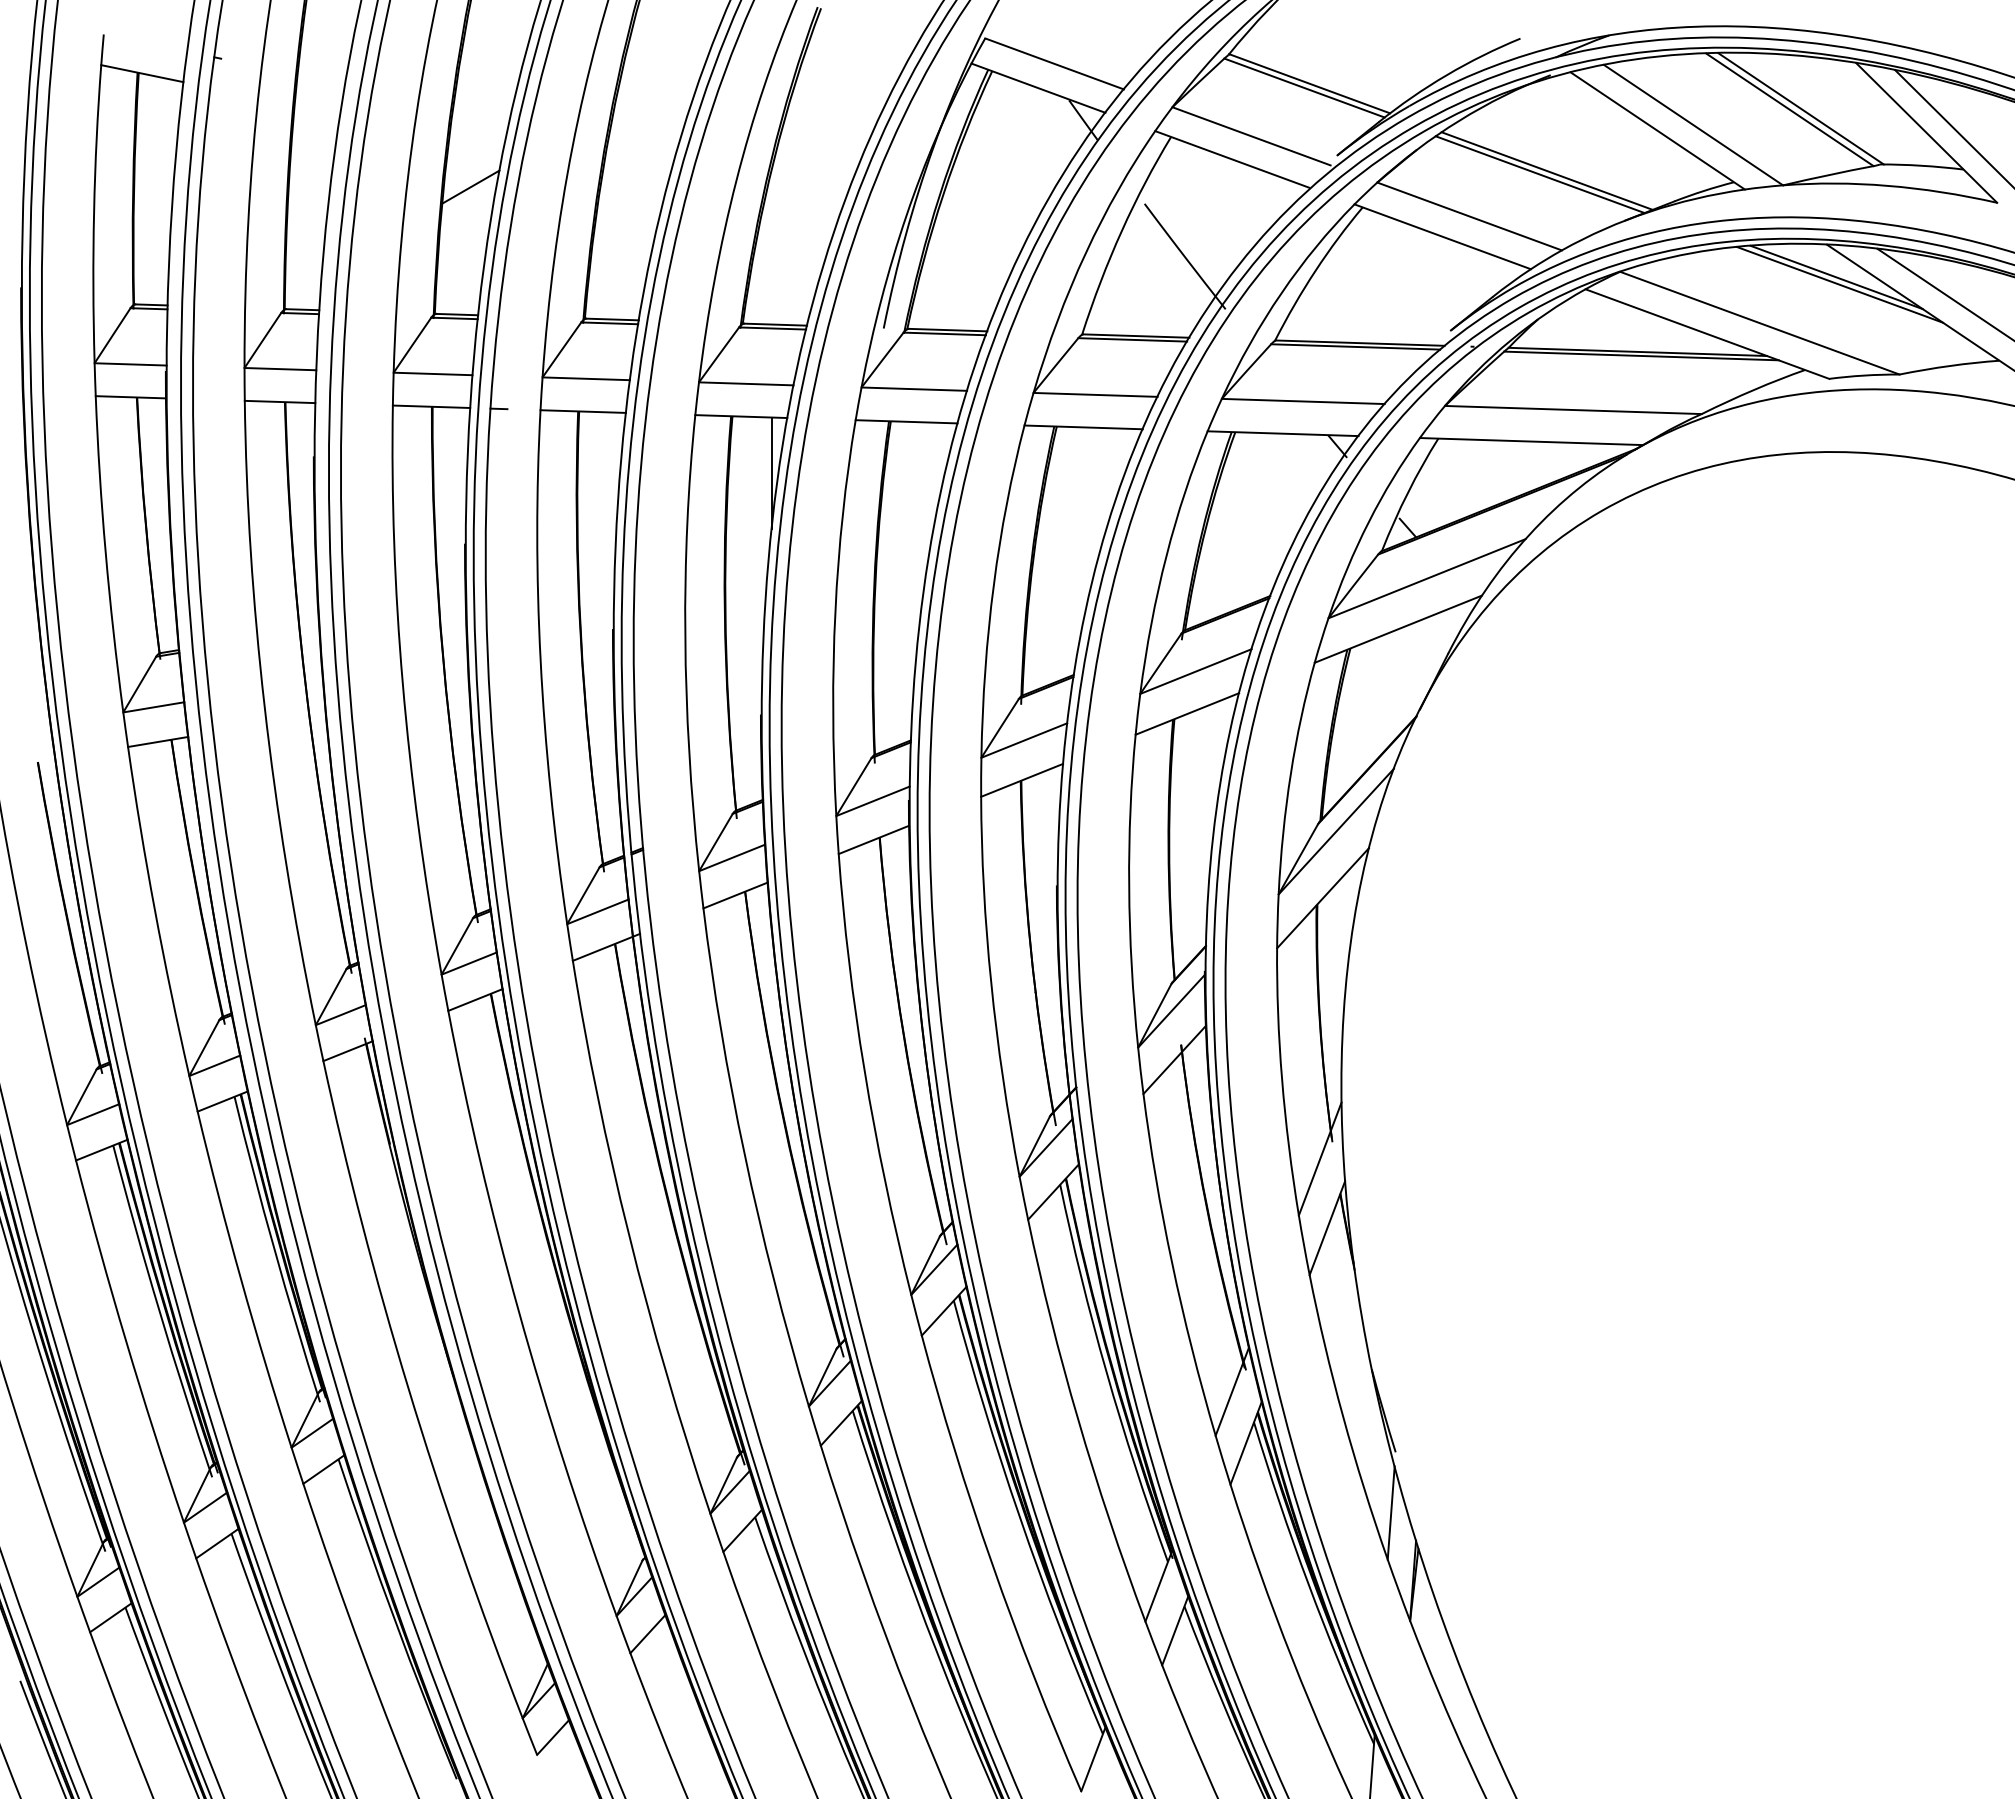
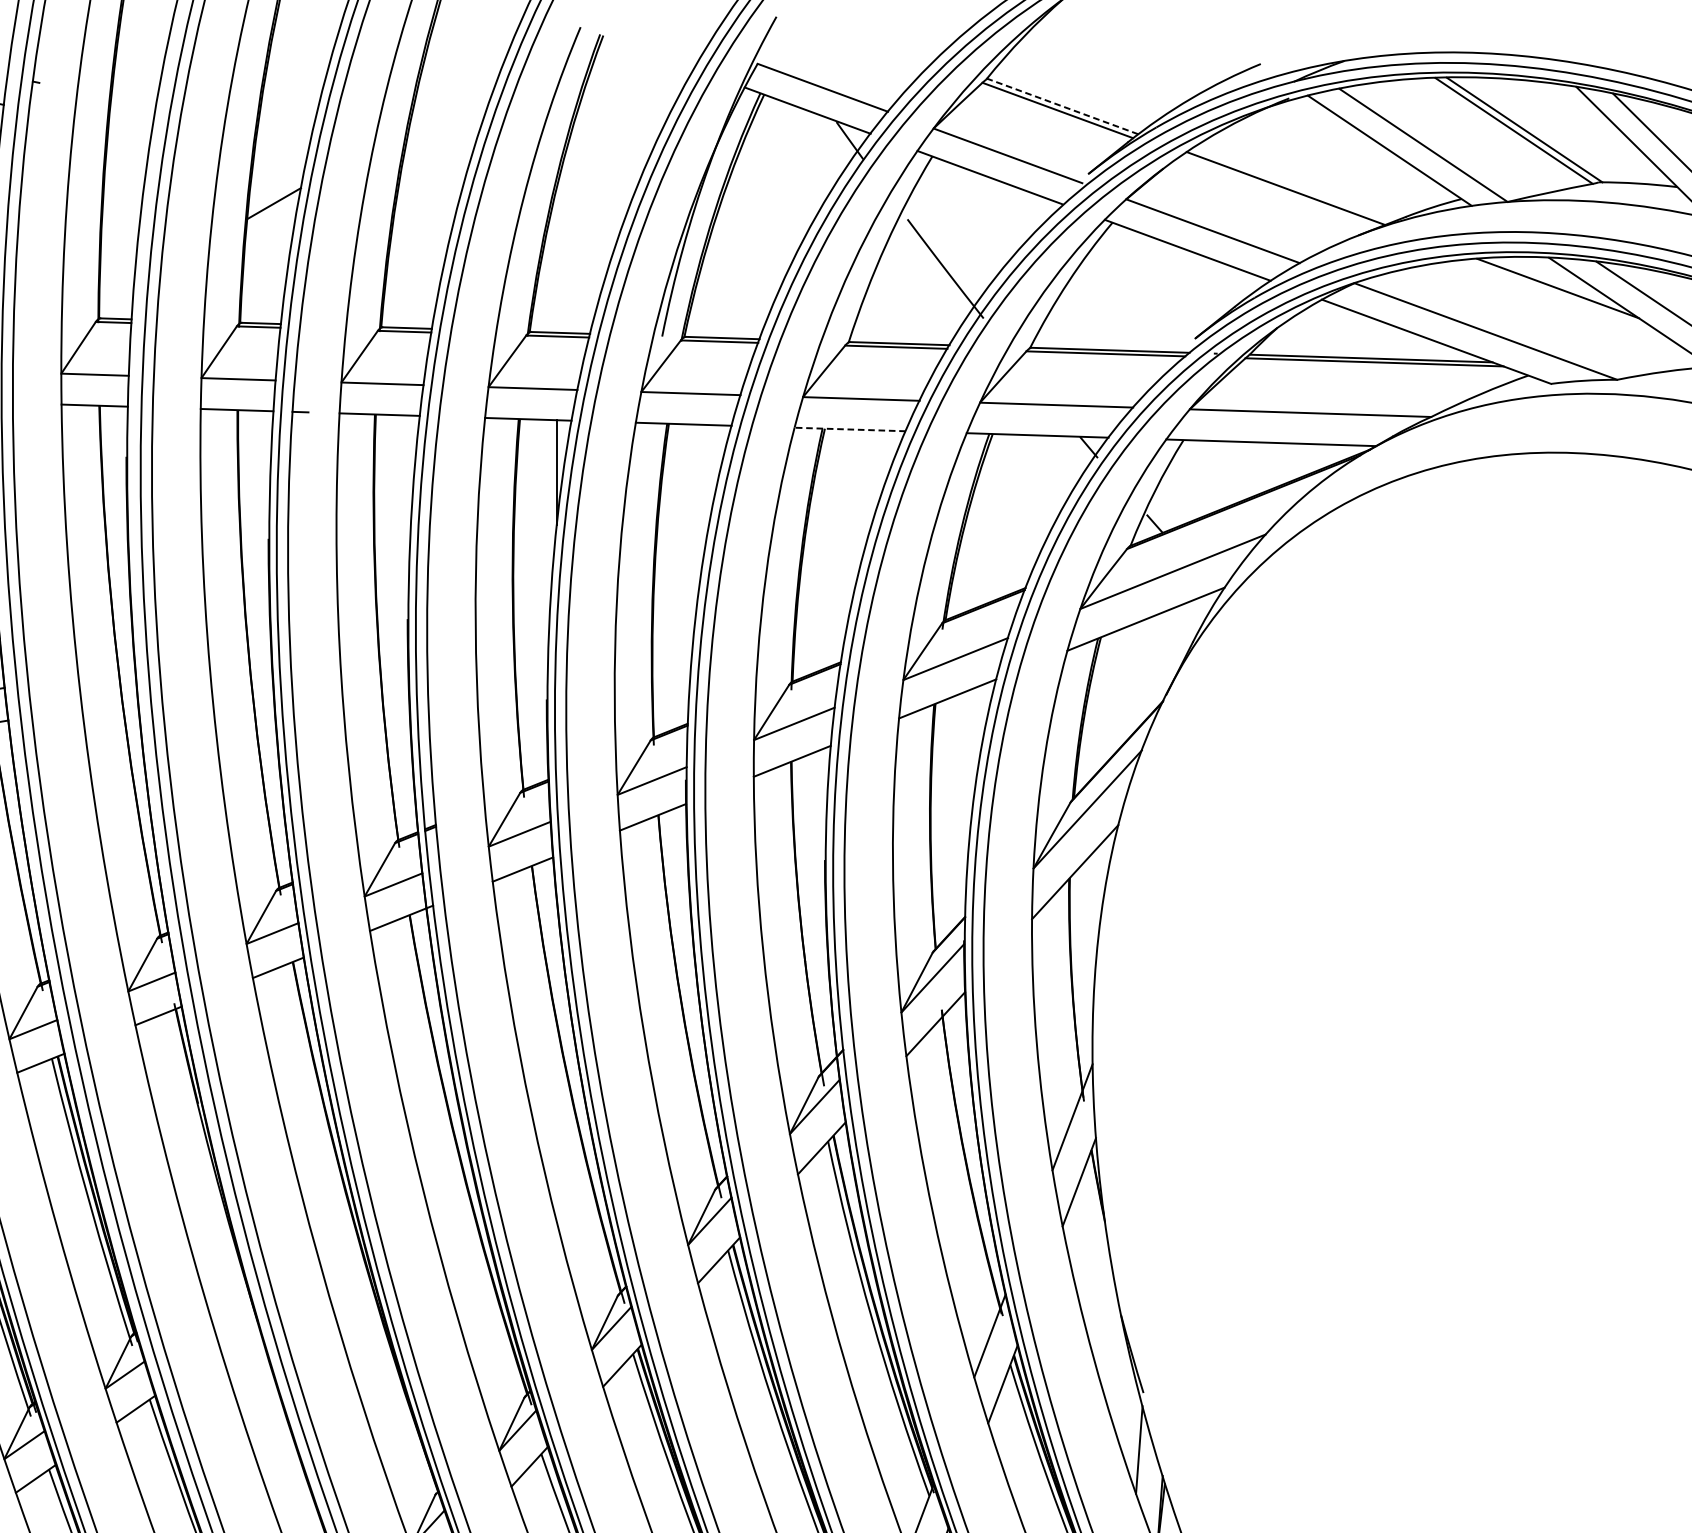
line: (1309, 83) -> (1062, 106), solid -> dashed
line: (1539, 174) -> (1278, 191), removed
line: (1840, 284) -> (1561, 295), removed
line: (1083, 427) -> (850, 429), solid -> dashed

